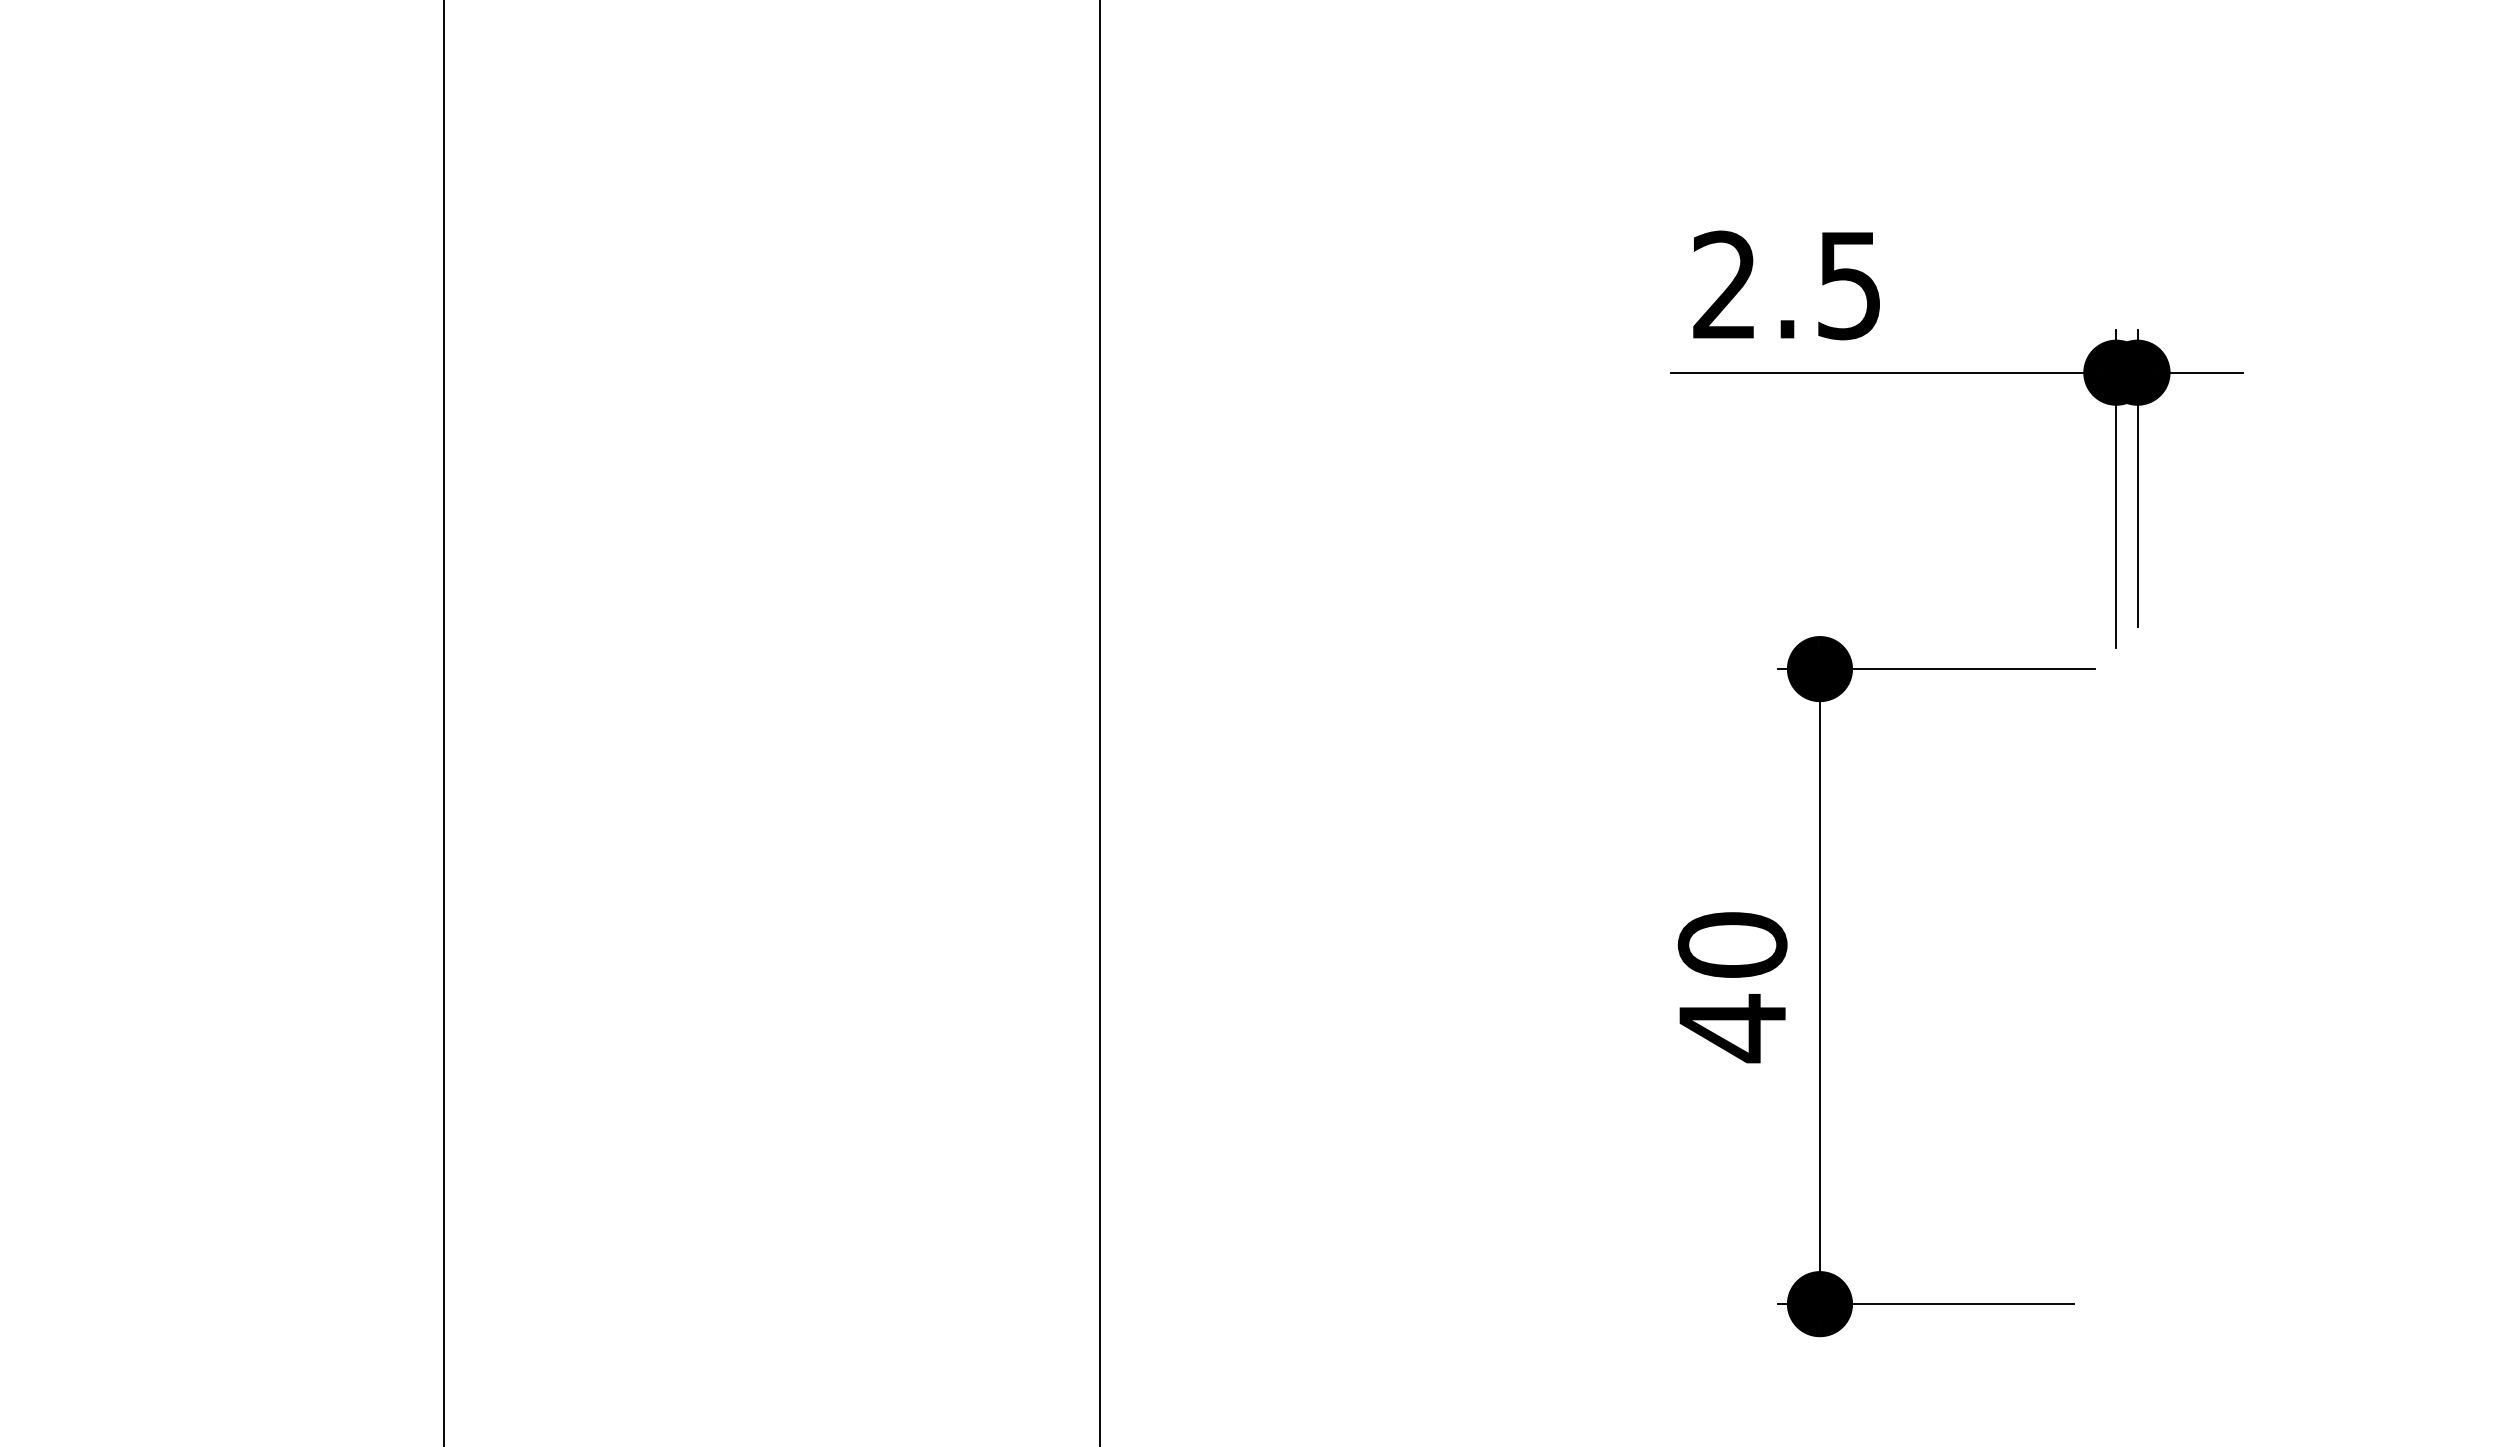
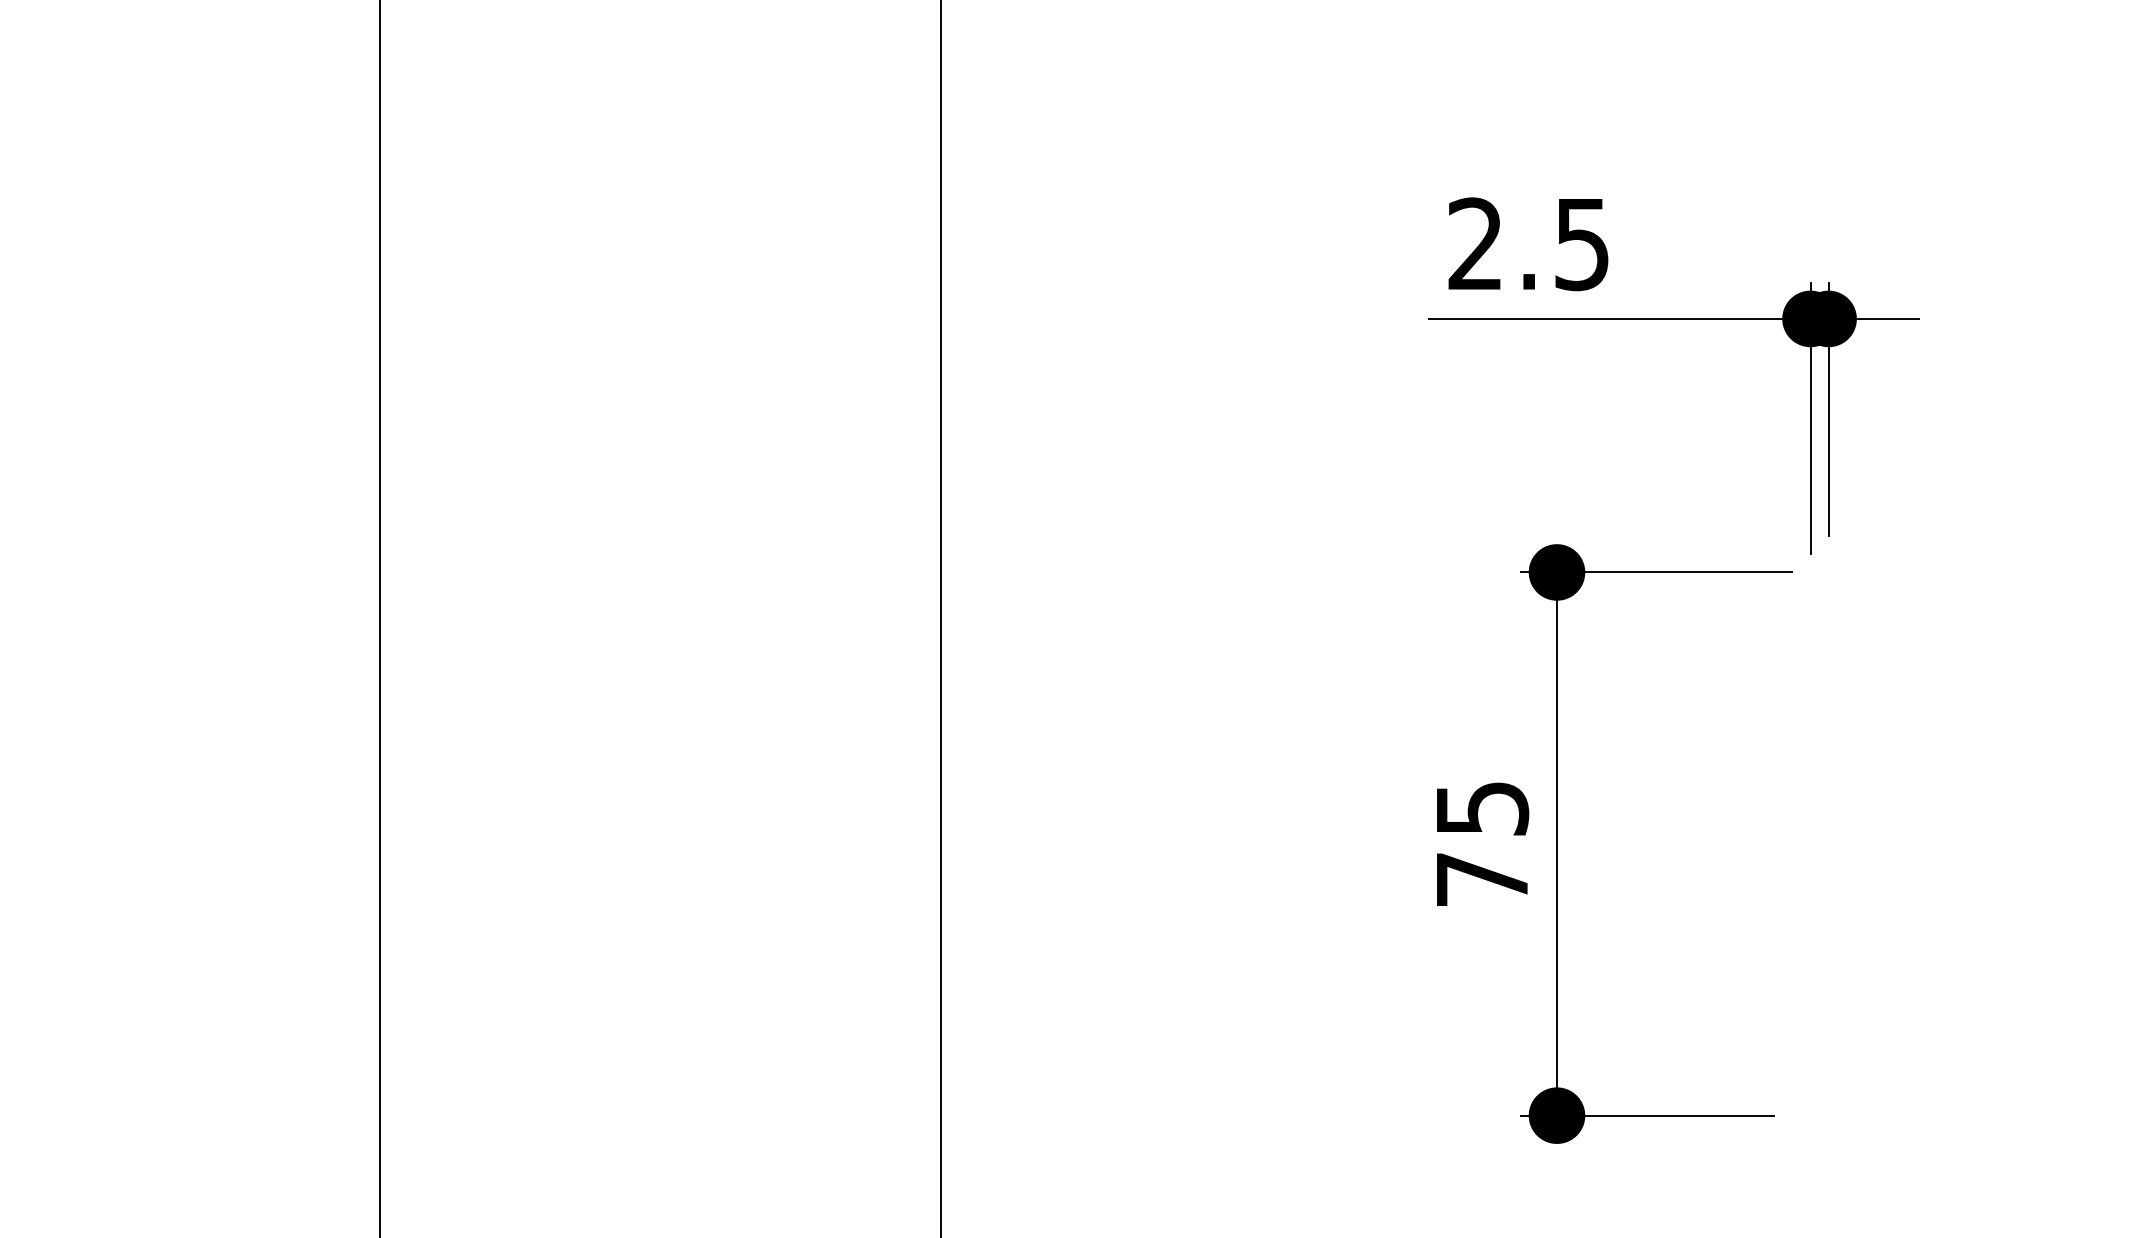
text: (1732, 987) -> (1482, 844), 40 -> 75

